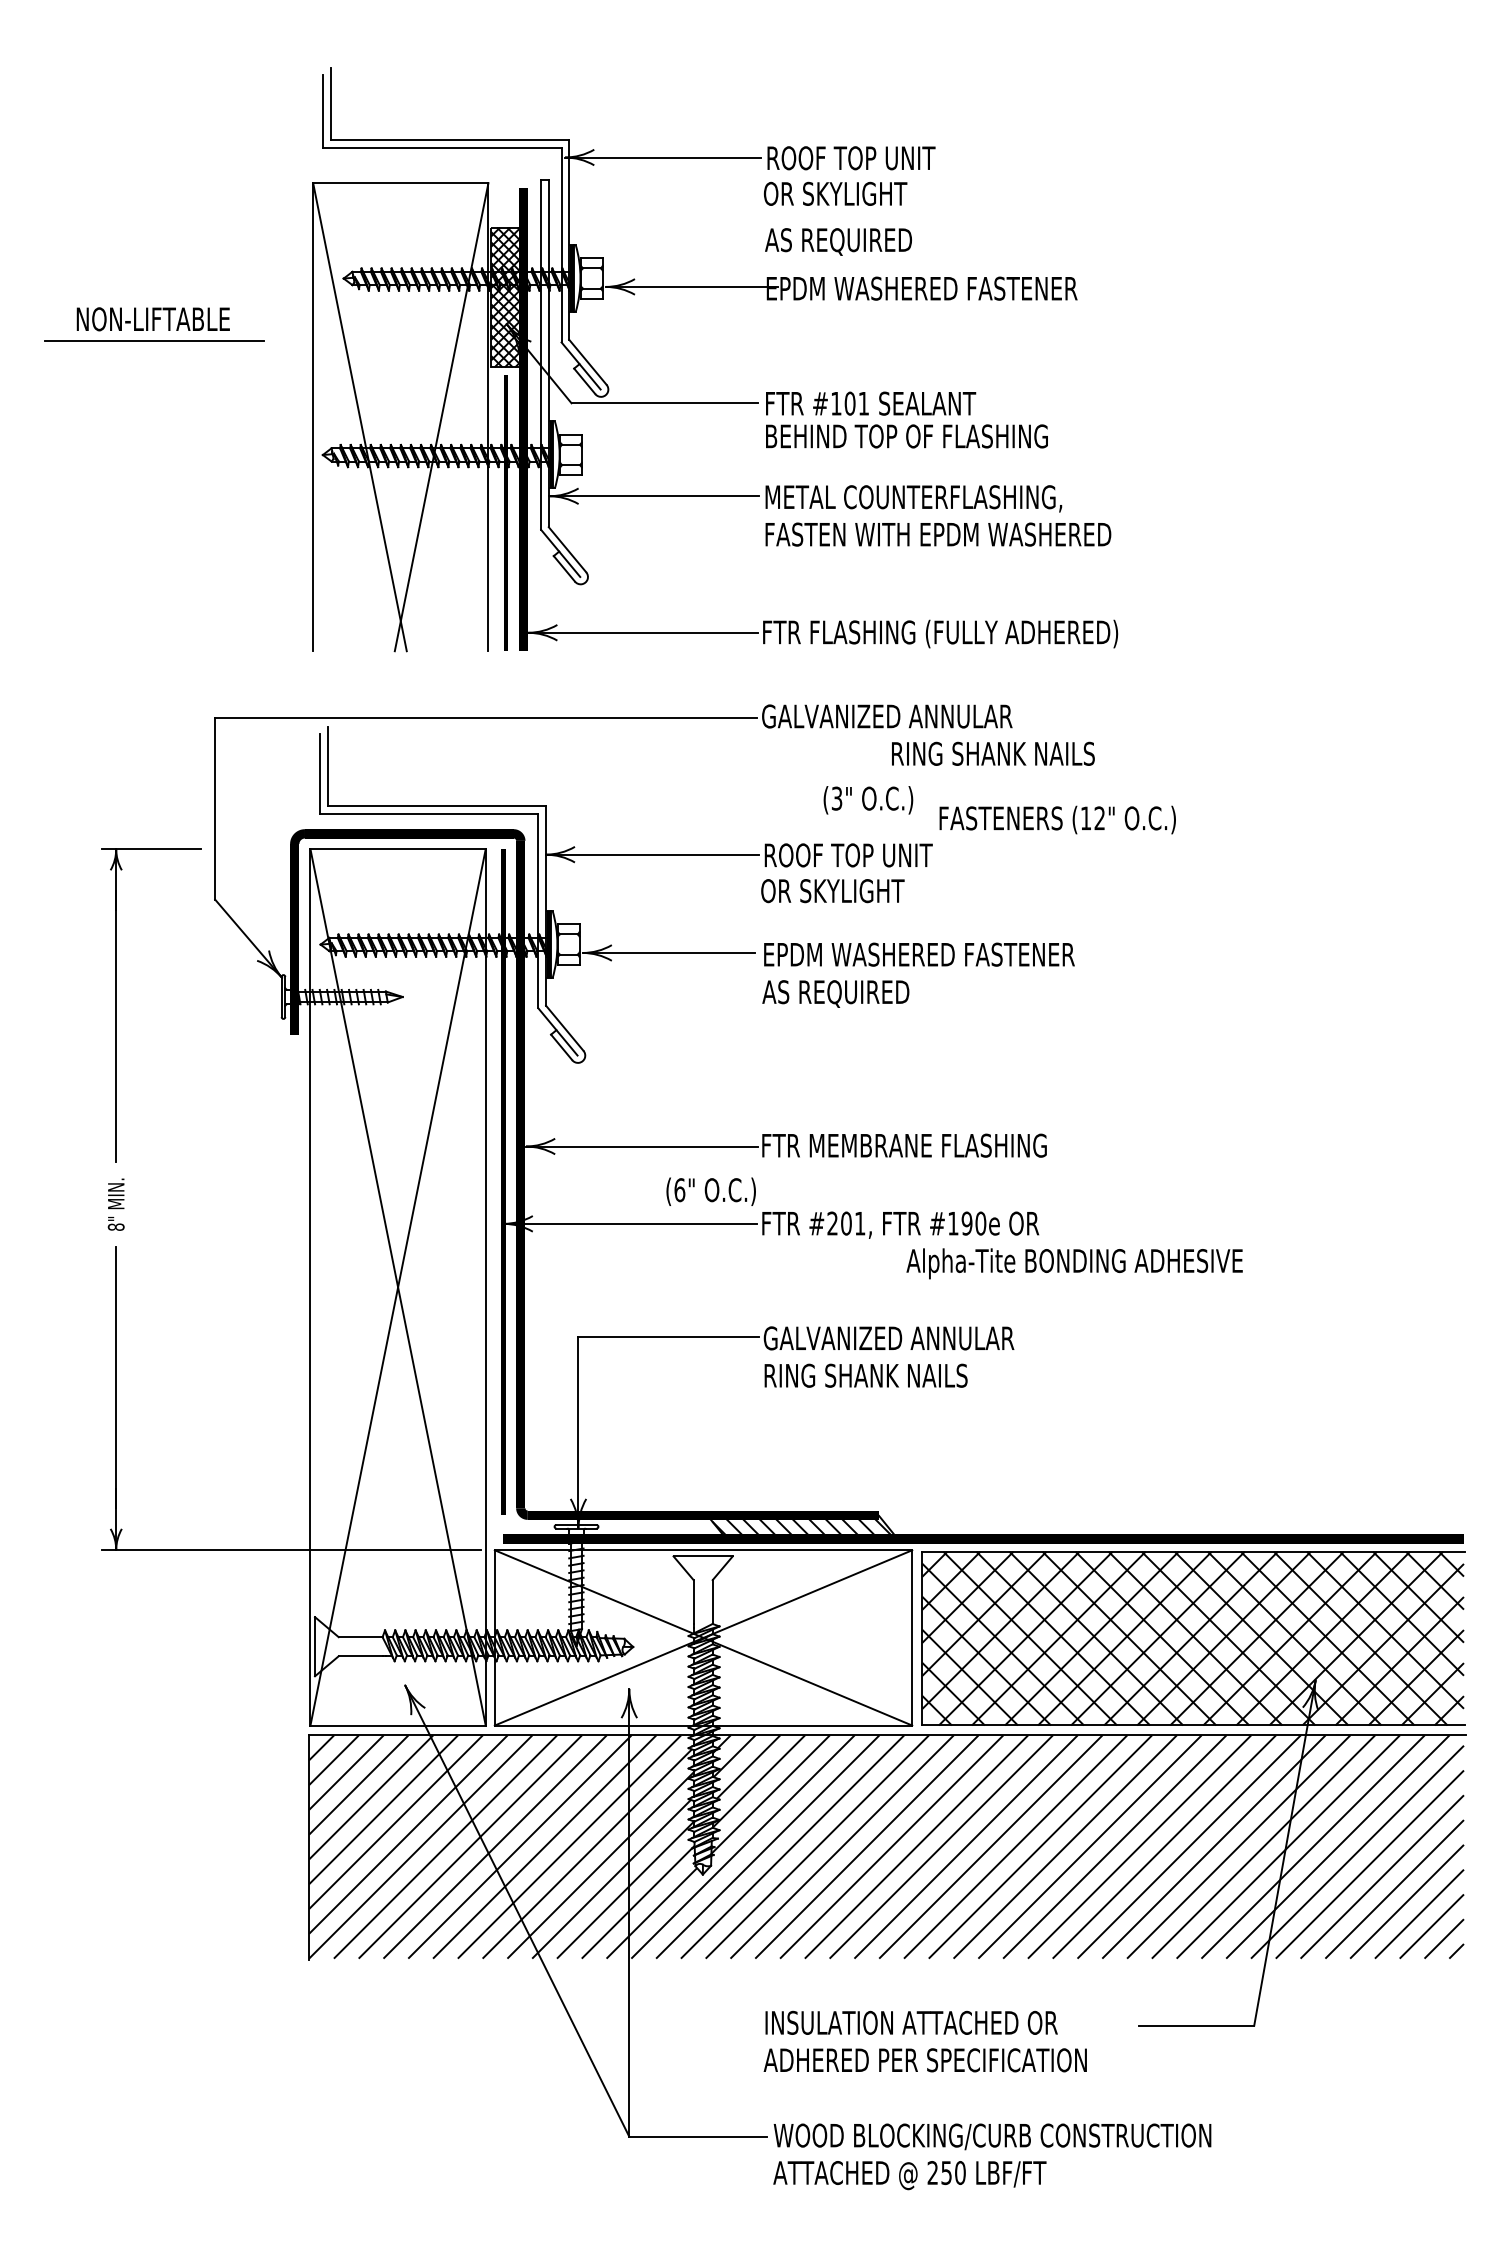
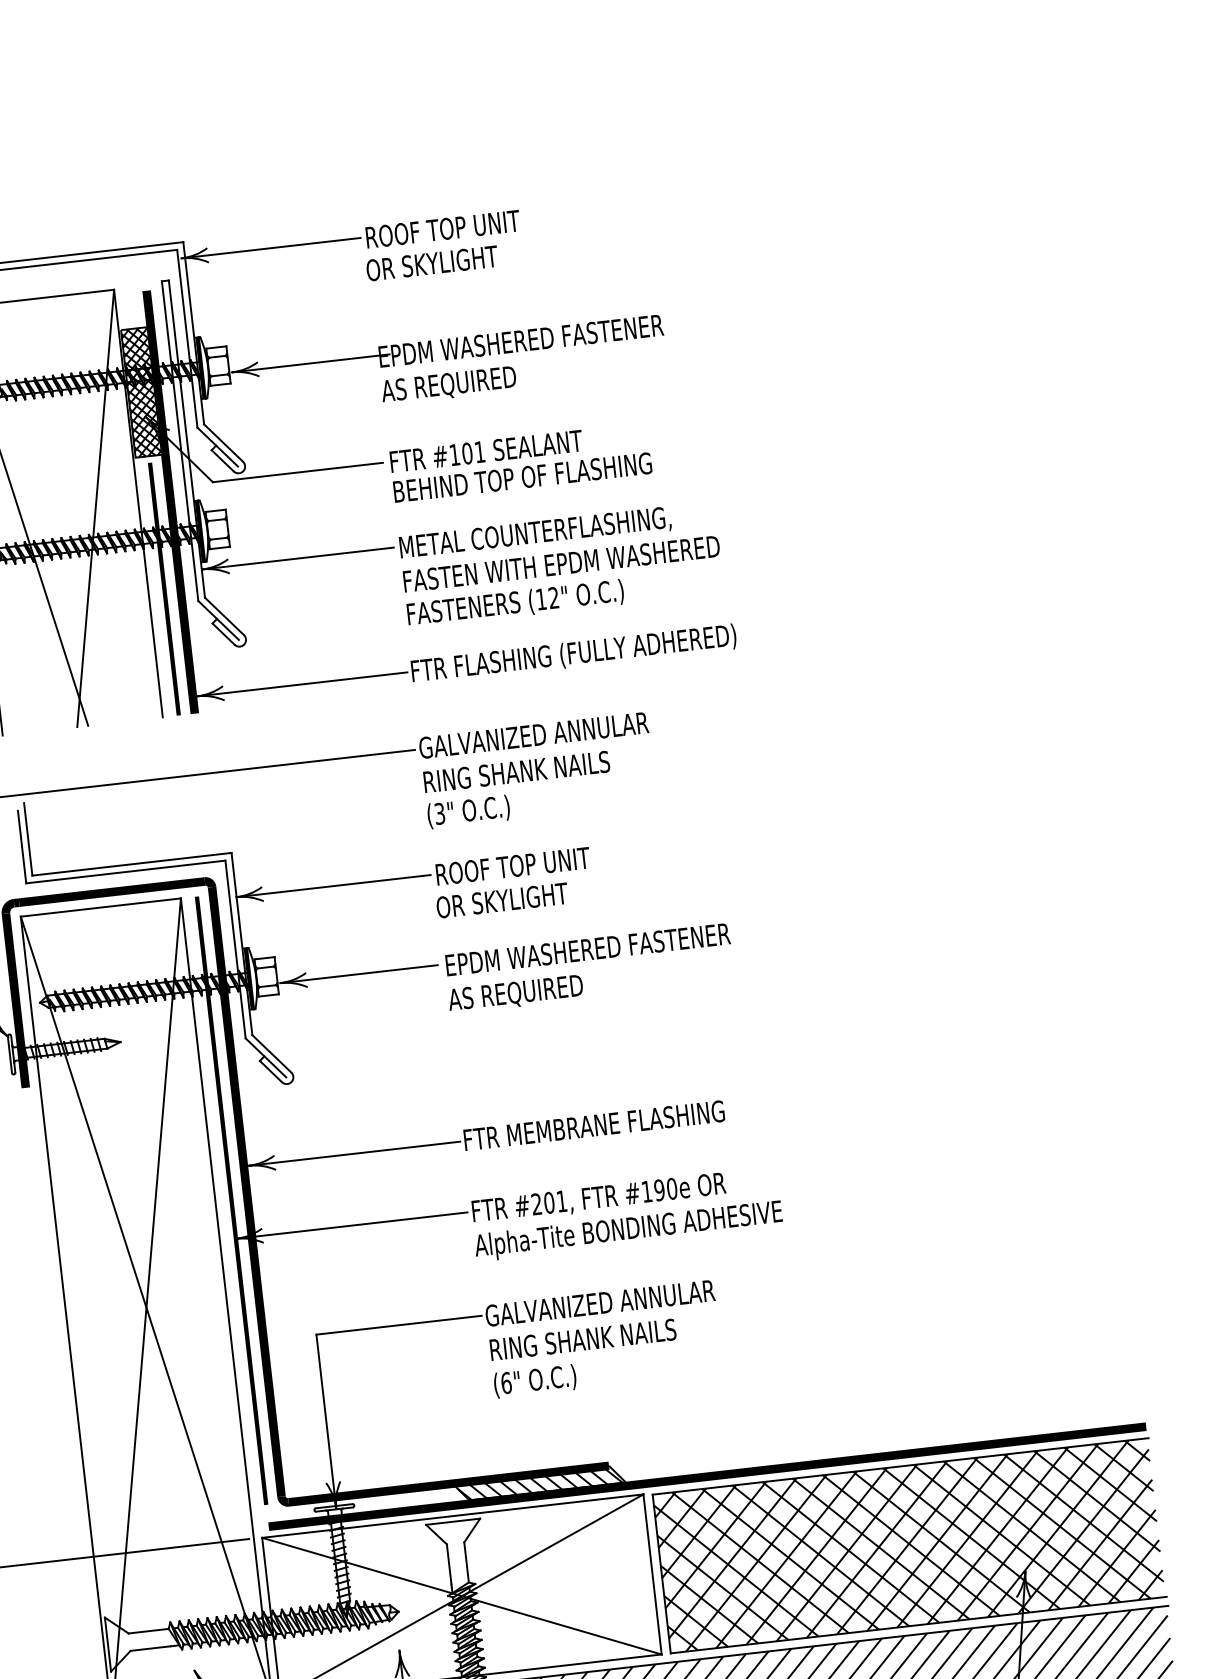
text: (838, 241) -> (448, 385), moved
text: (993, 753) -> (516, 771), moved
text: (868, 800) -> (468, 812), moved
text: (1057, 819) -> (515, 603), moved
text: (710, 1191) -> (534, 1381), moved
text: (1074, 1263) -> (628, 1230), moved

